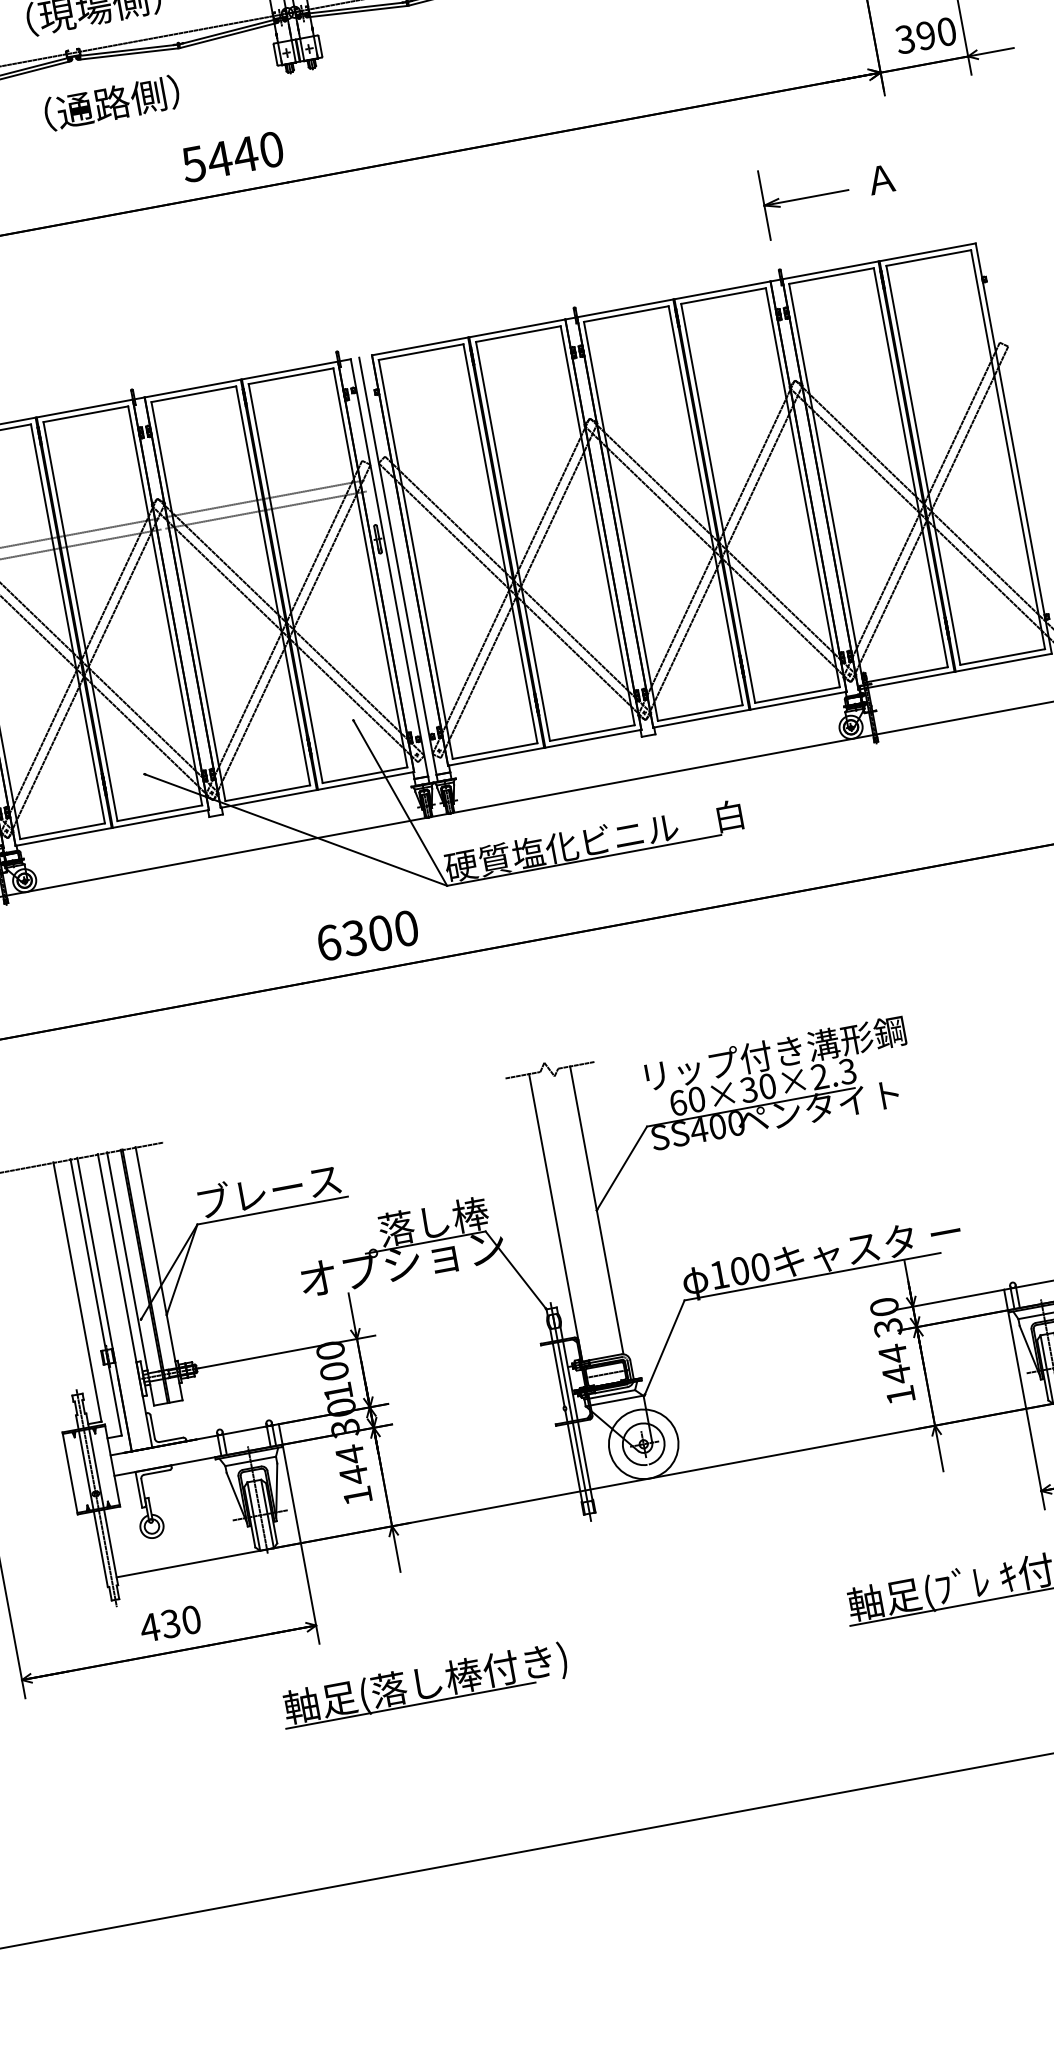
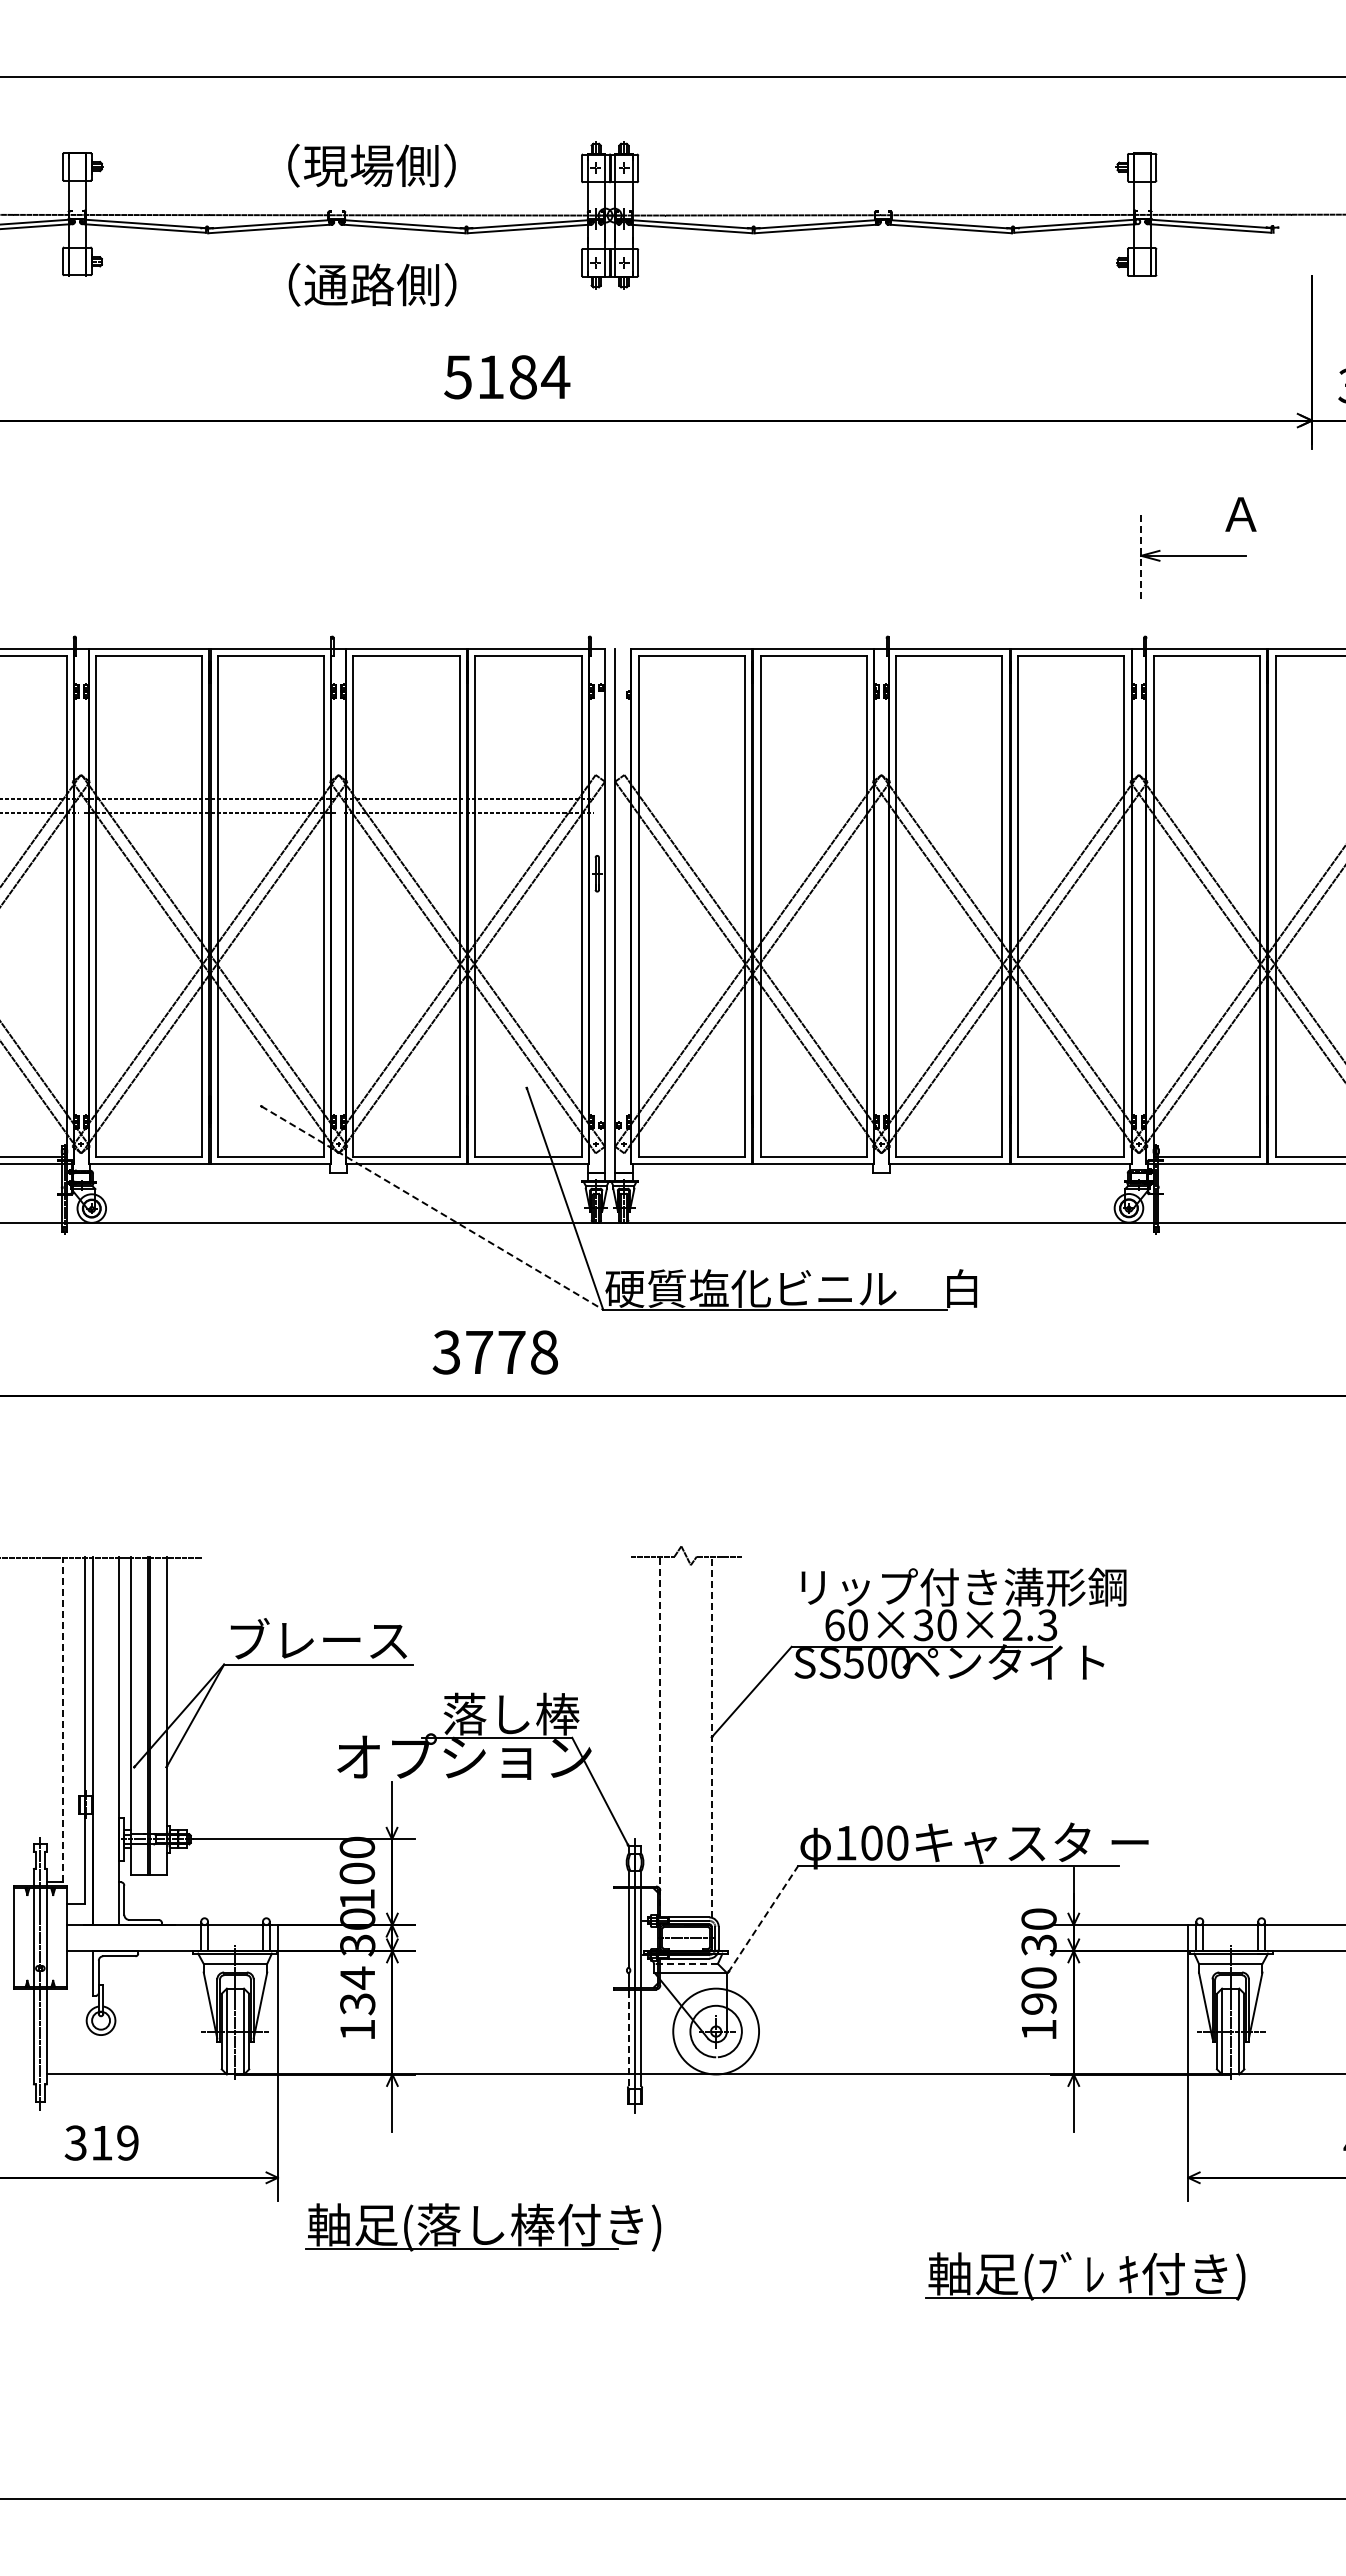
text: (245, 154) -> (523, 377), 5440 -> 5184
text: (881, 179) -> (1240, 514), moved
line: (764, 205) -> (1141, 555), solid -> dashed
line: (296, 830) -> (432, 1208), solid -> dashed
text: (367, 935) -> (495, 1352), 6300 -> 3778
text: (698, 1130) -> (853, 1663), SS400 -> SS500
line: (596, 1210) -> (711, 1737), solid -> dashed
line: (555, 1217) -> (660, 1736), solid -> dashed
line: (77, 1292) -> (63, 1719), solid -> dashed
line: (664, 1348) -> (763, 1919), solid -> dashed
text: (894, 1363) -> (1038, 1990), 144 -> 190
line: (610, 1394) -> (686, 1963), solid -> dashed
line: (575, 1463) -> (628, 2039), solid -> dashed
text: (353, 1474) -> (357, 2003), 144 -> 134
text: (170, 1623) -> (101, 2142), 430 -> 319
part: (424, 1685) -> (483, 2227), moved

